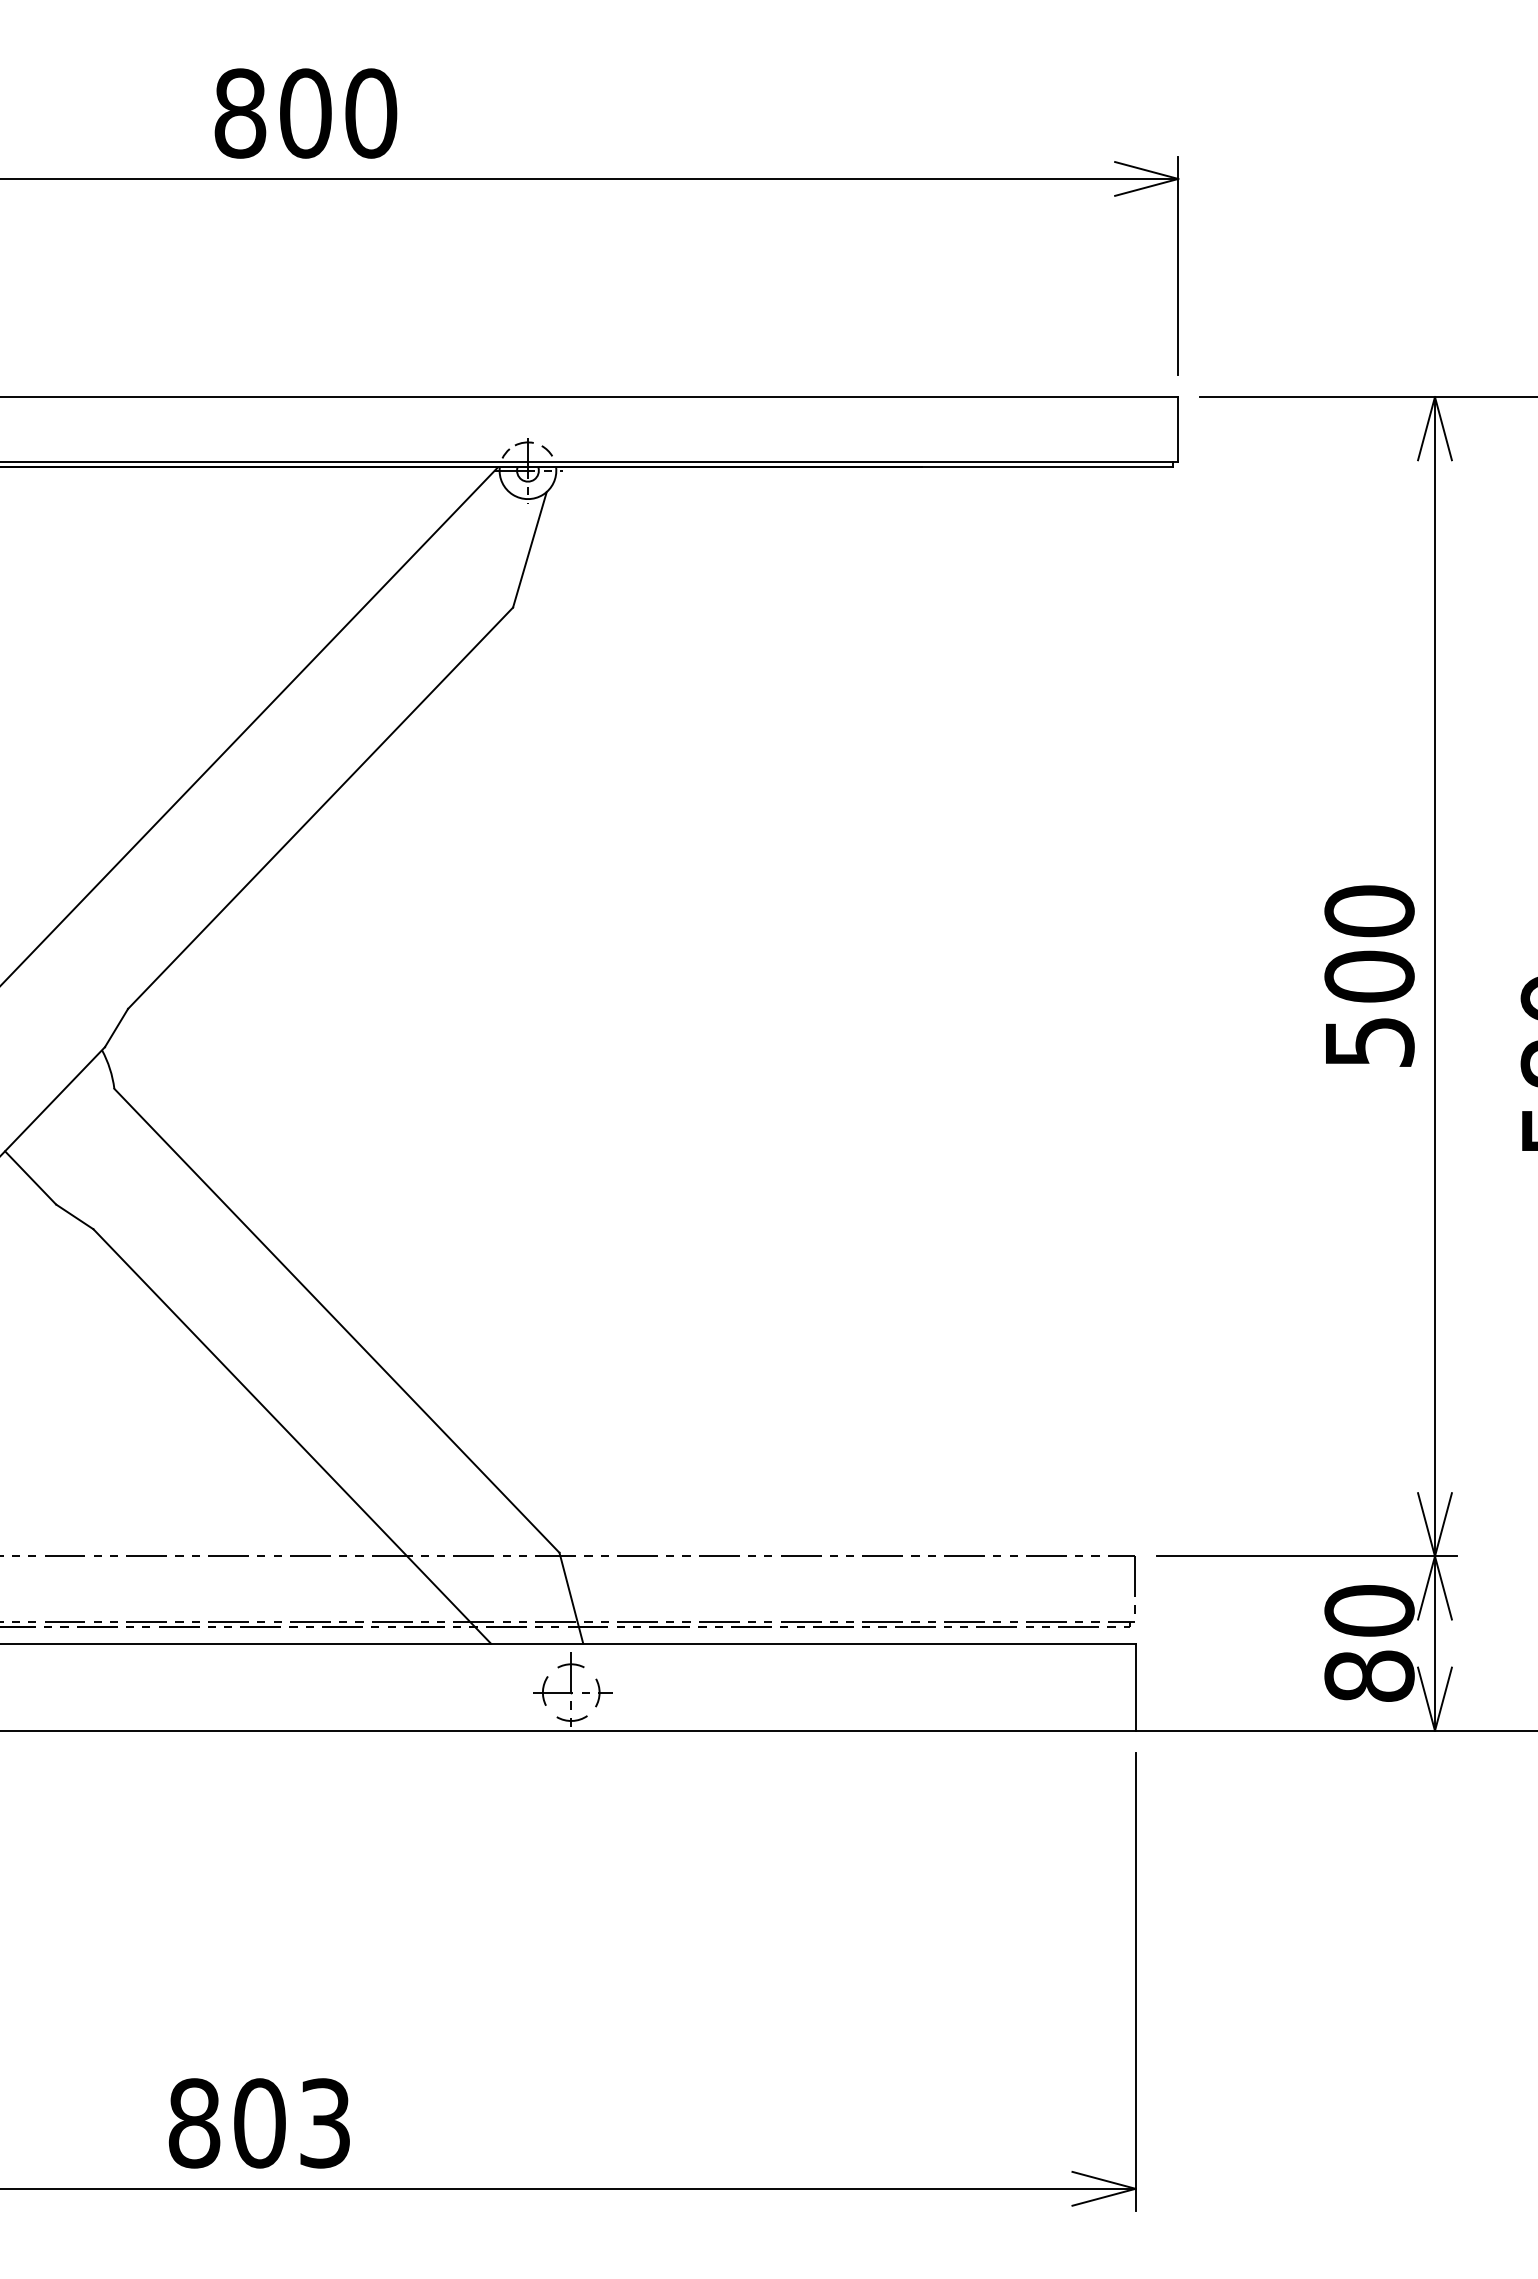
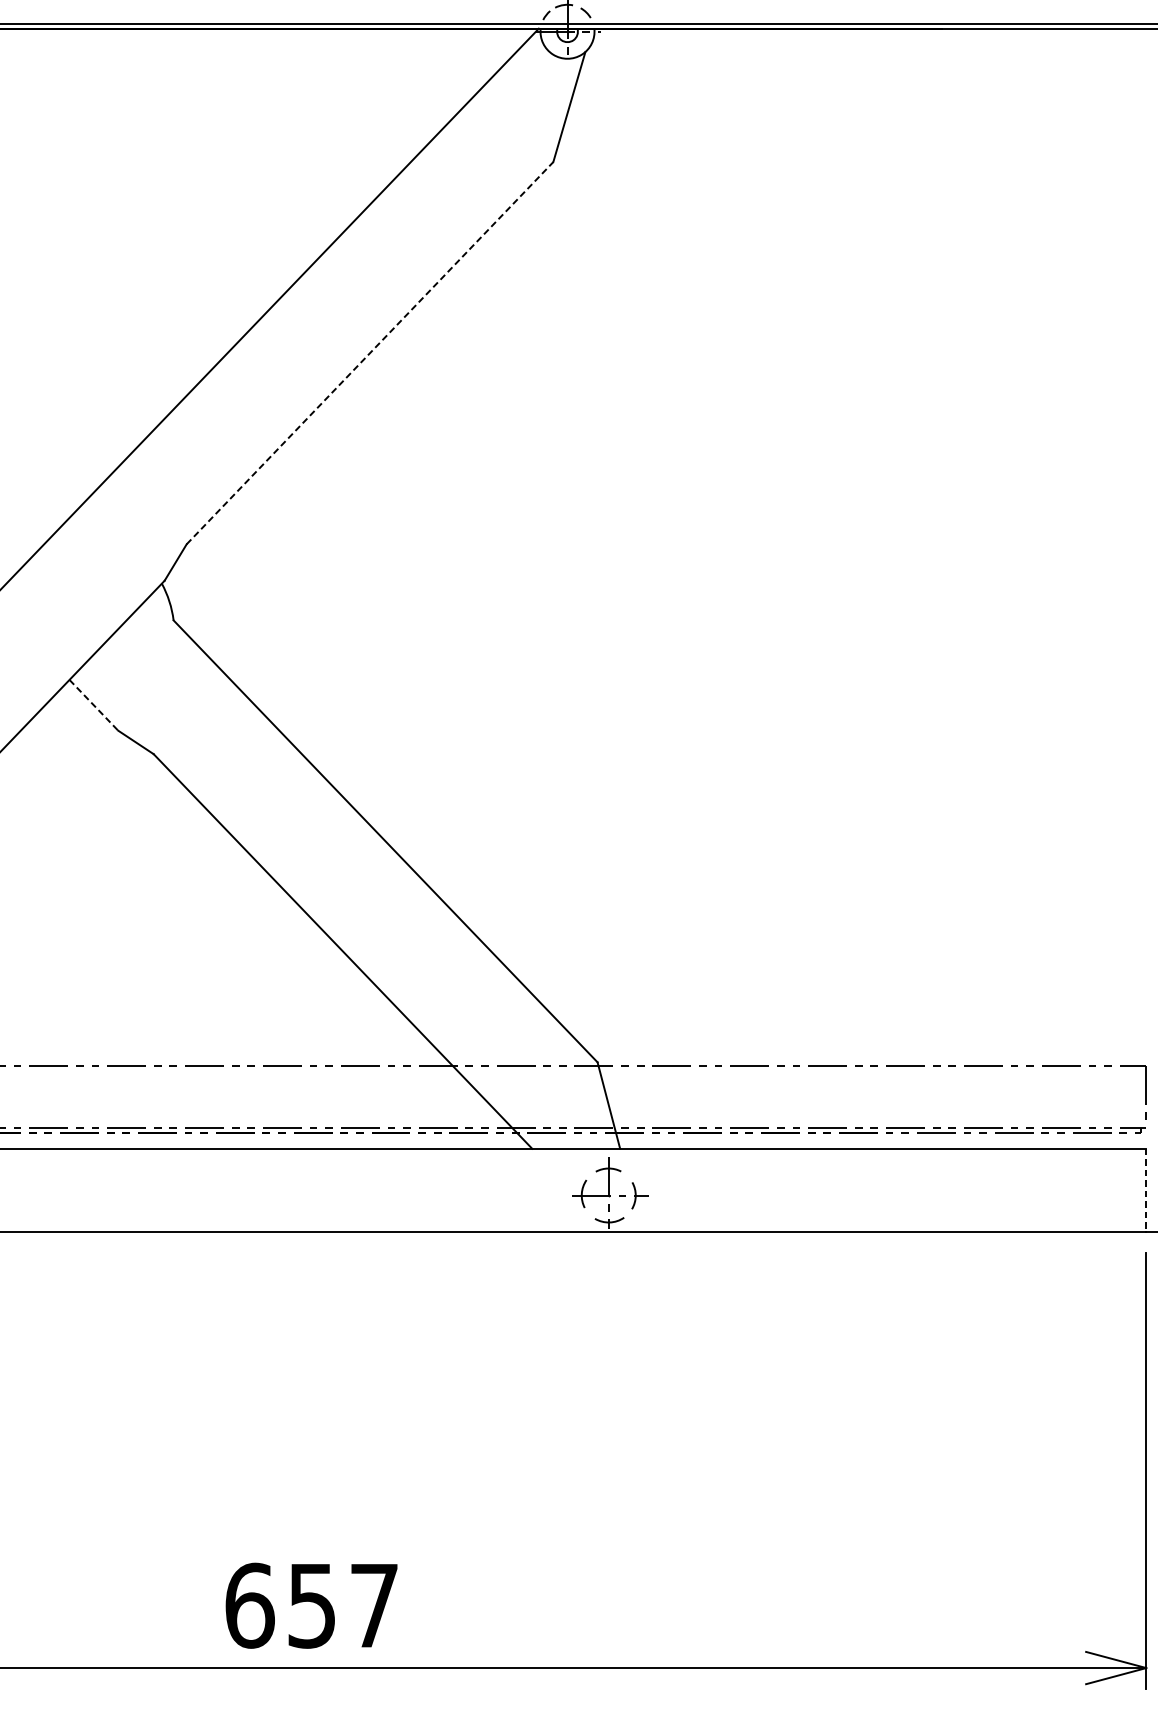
line: (320, 807) -> (369, 352), solid -> dashed
line: (30, 1177) -> (93, 704), solid -> dashed
line: (1135, 1687) -> (1146, 1190), solid -> dashed
text: (258, 2123) -> (310, 1605), 803 -> 657

